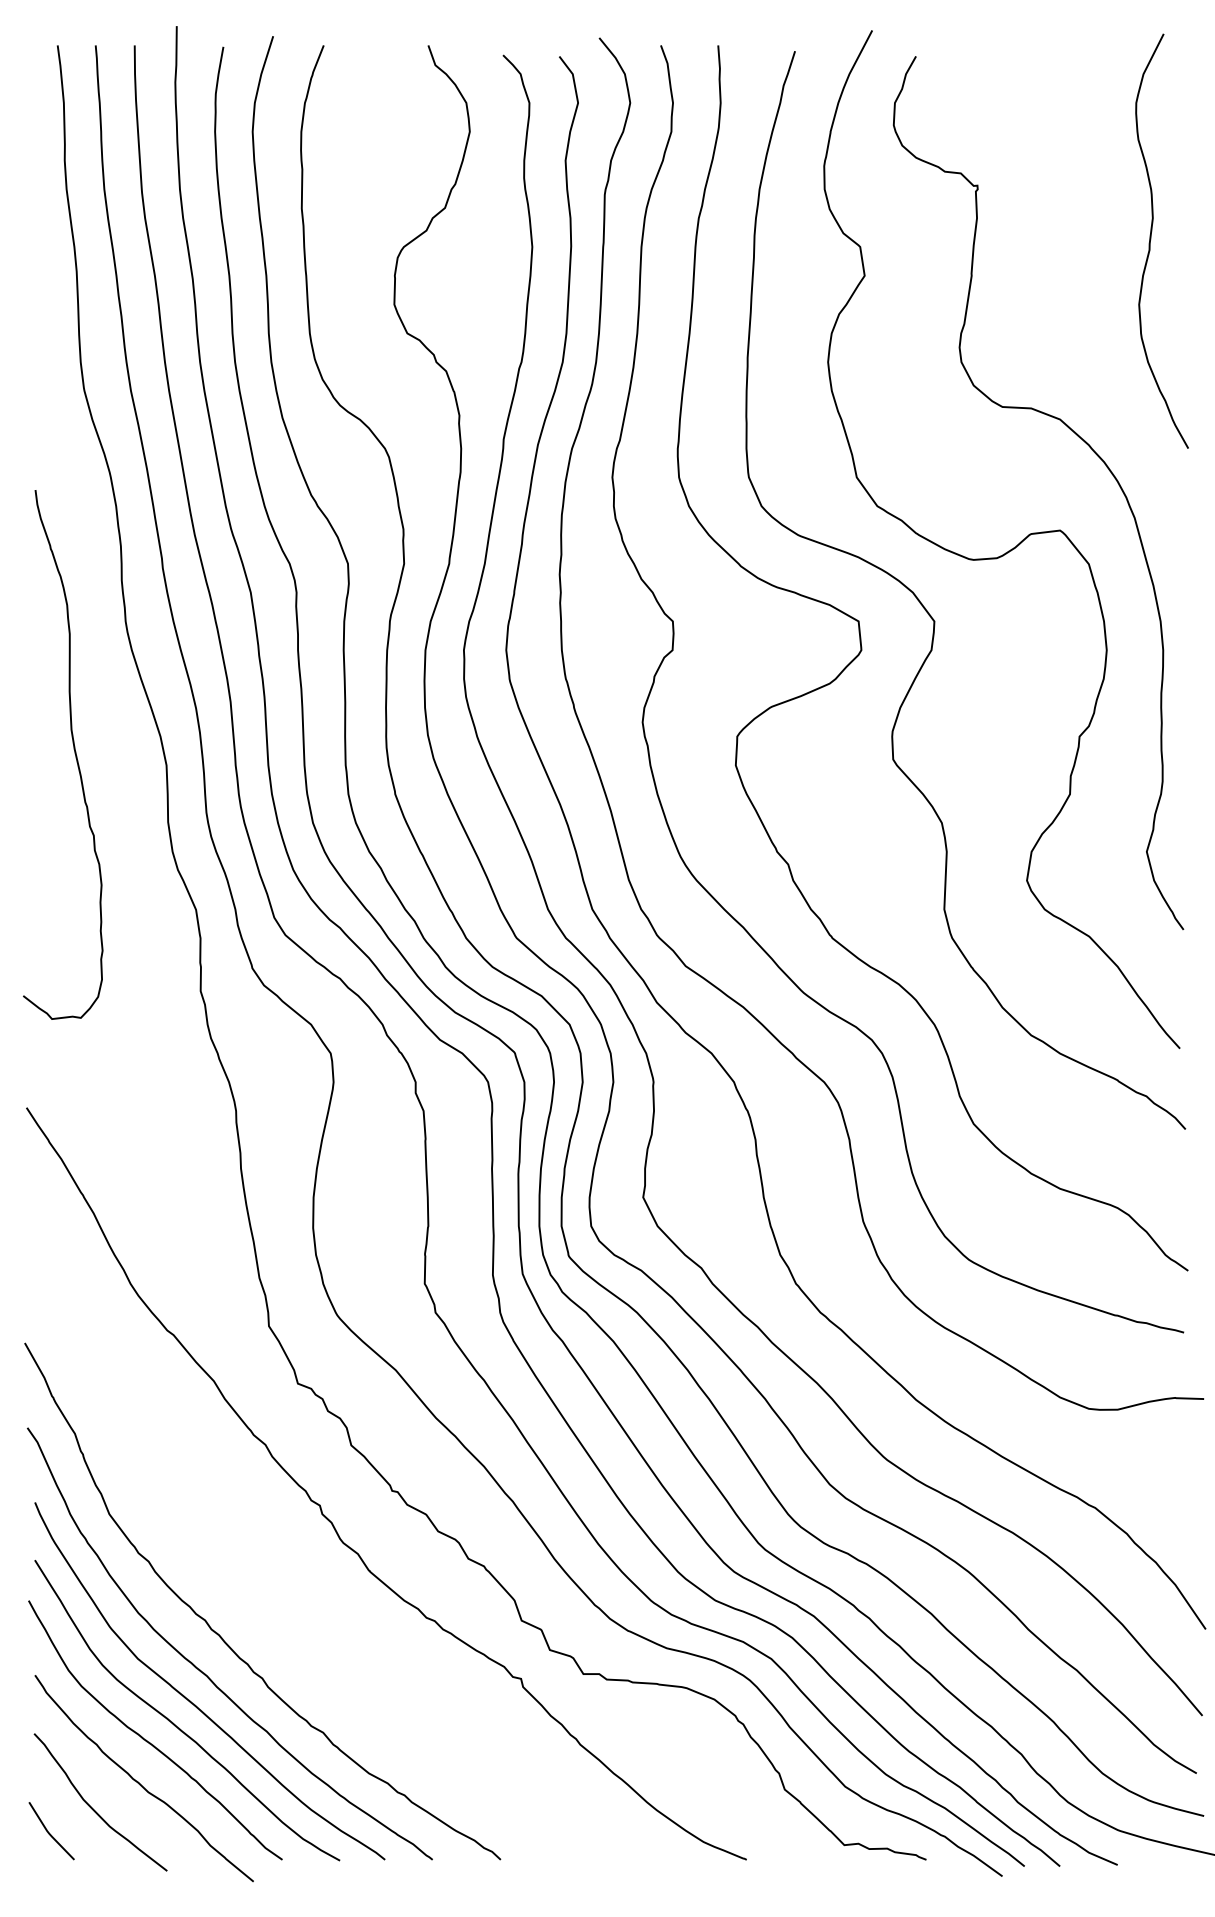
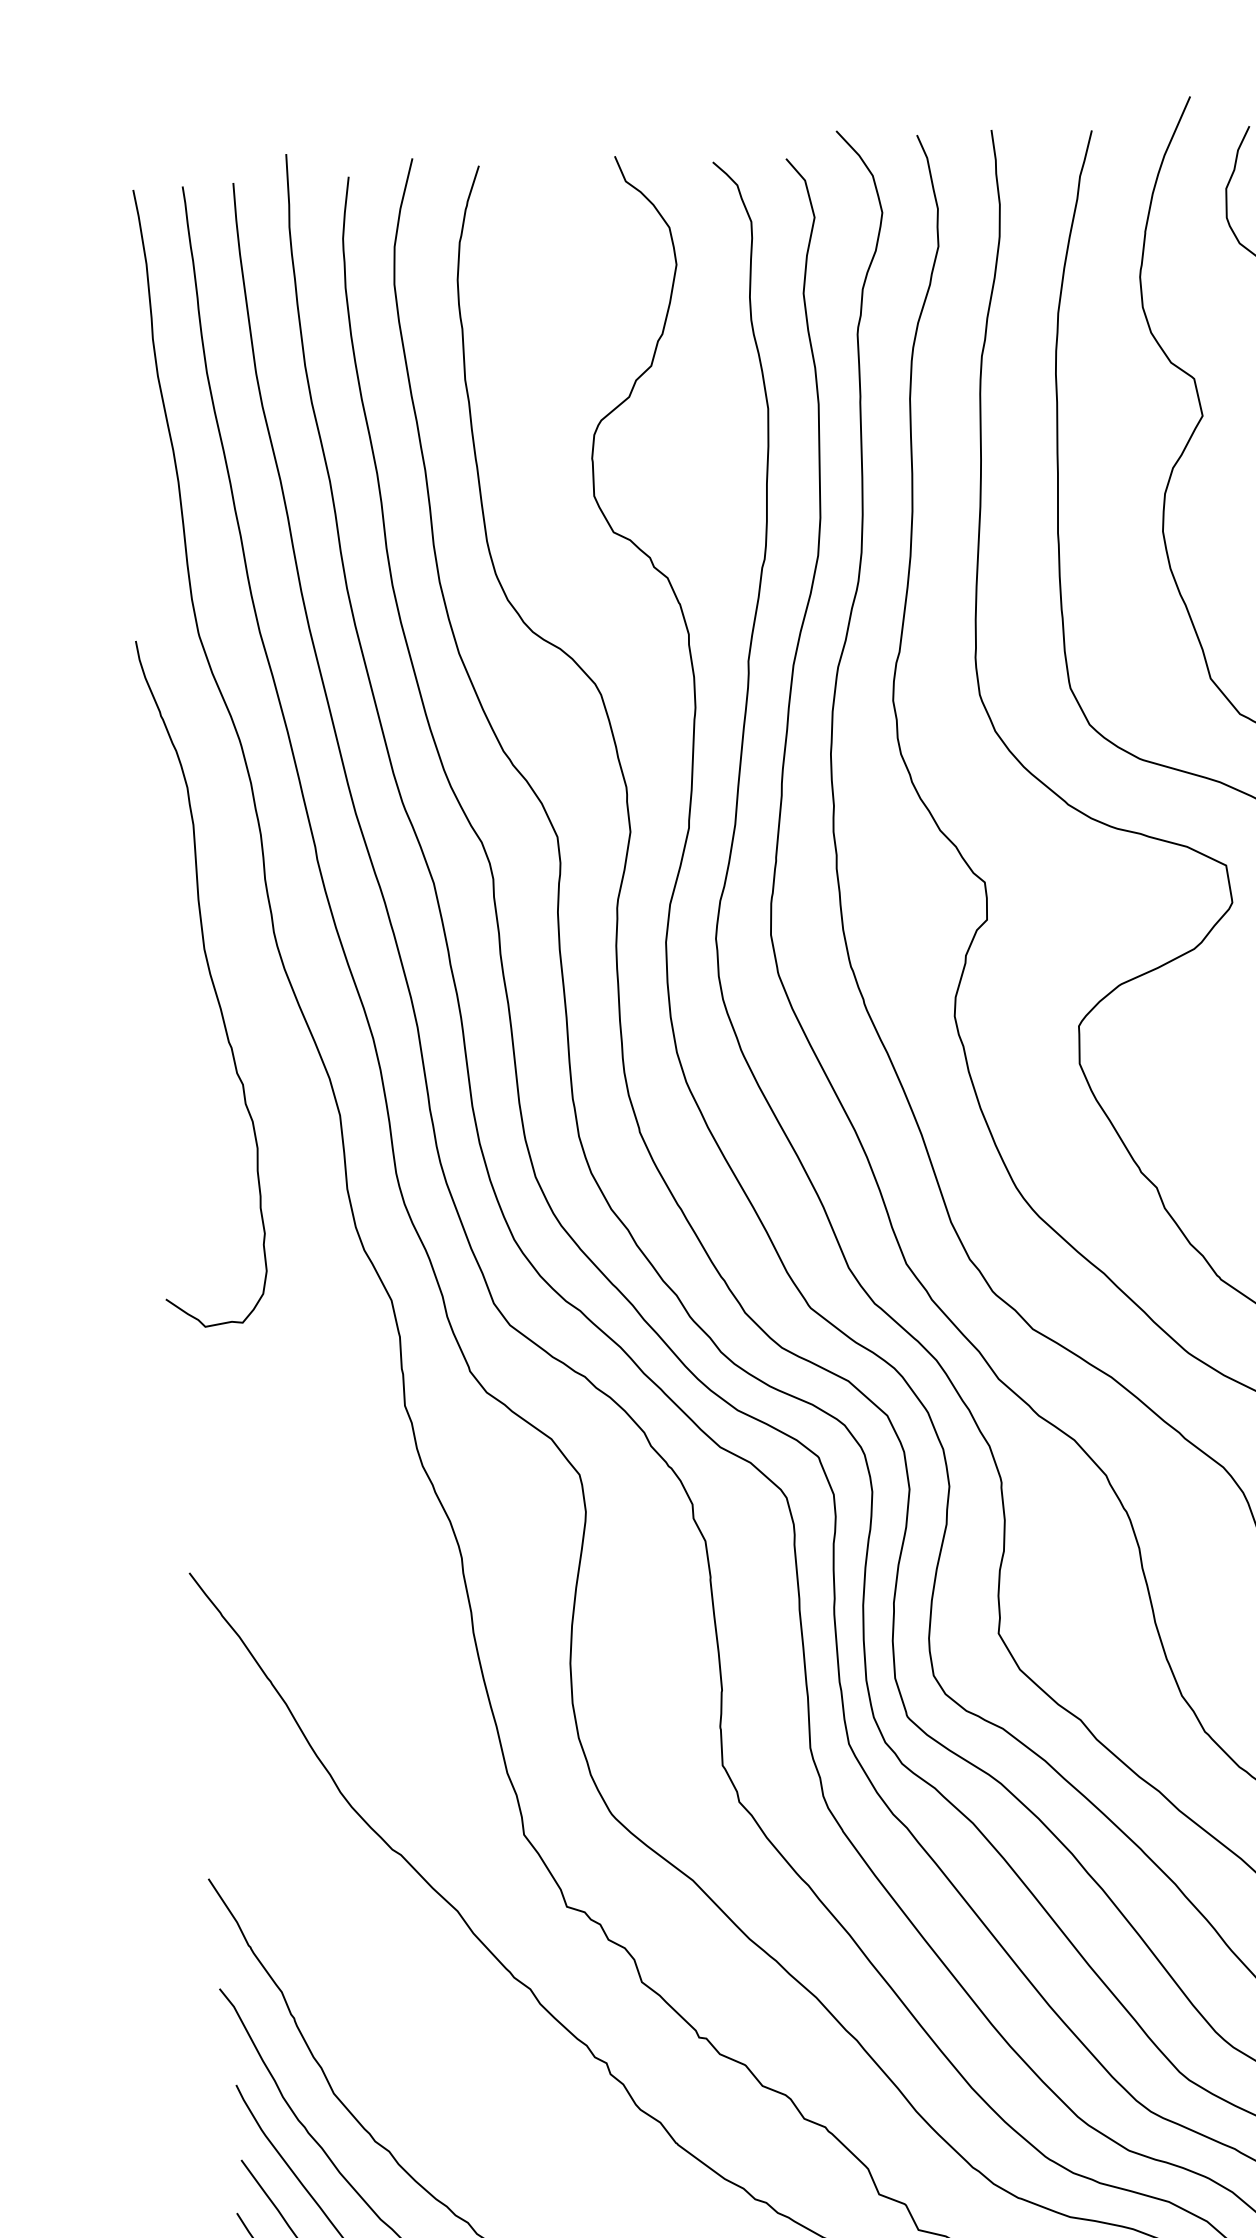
curve: (74, 753) -> (210, 979), moved

